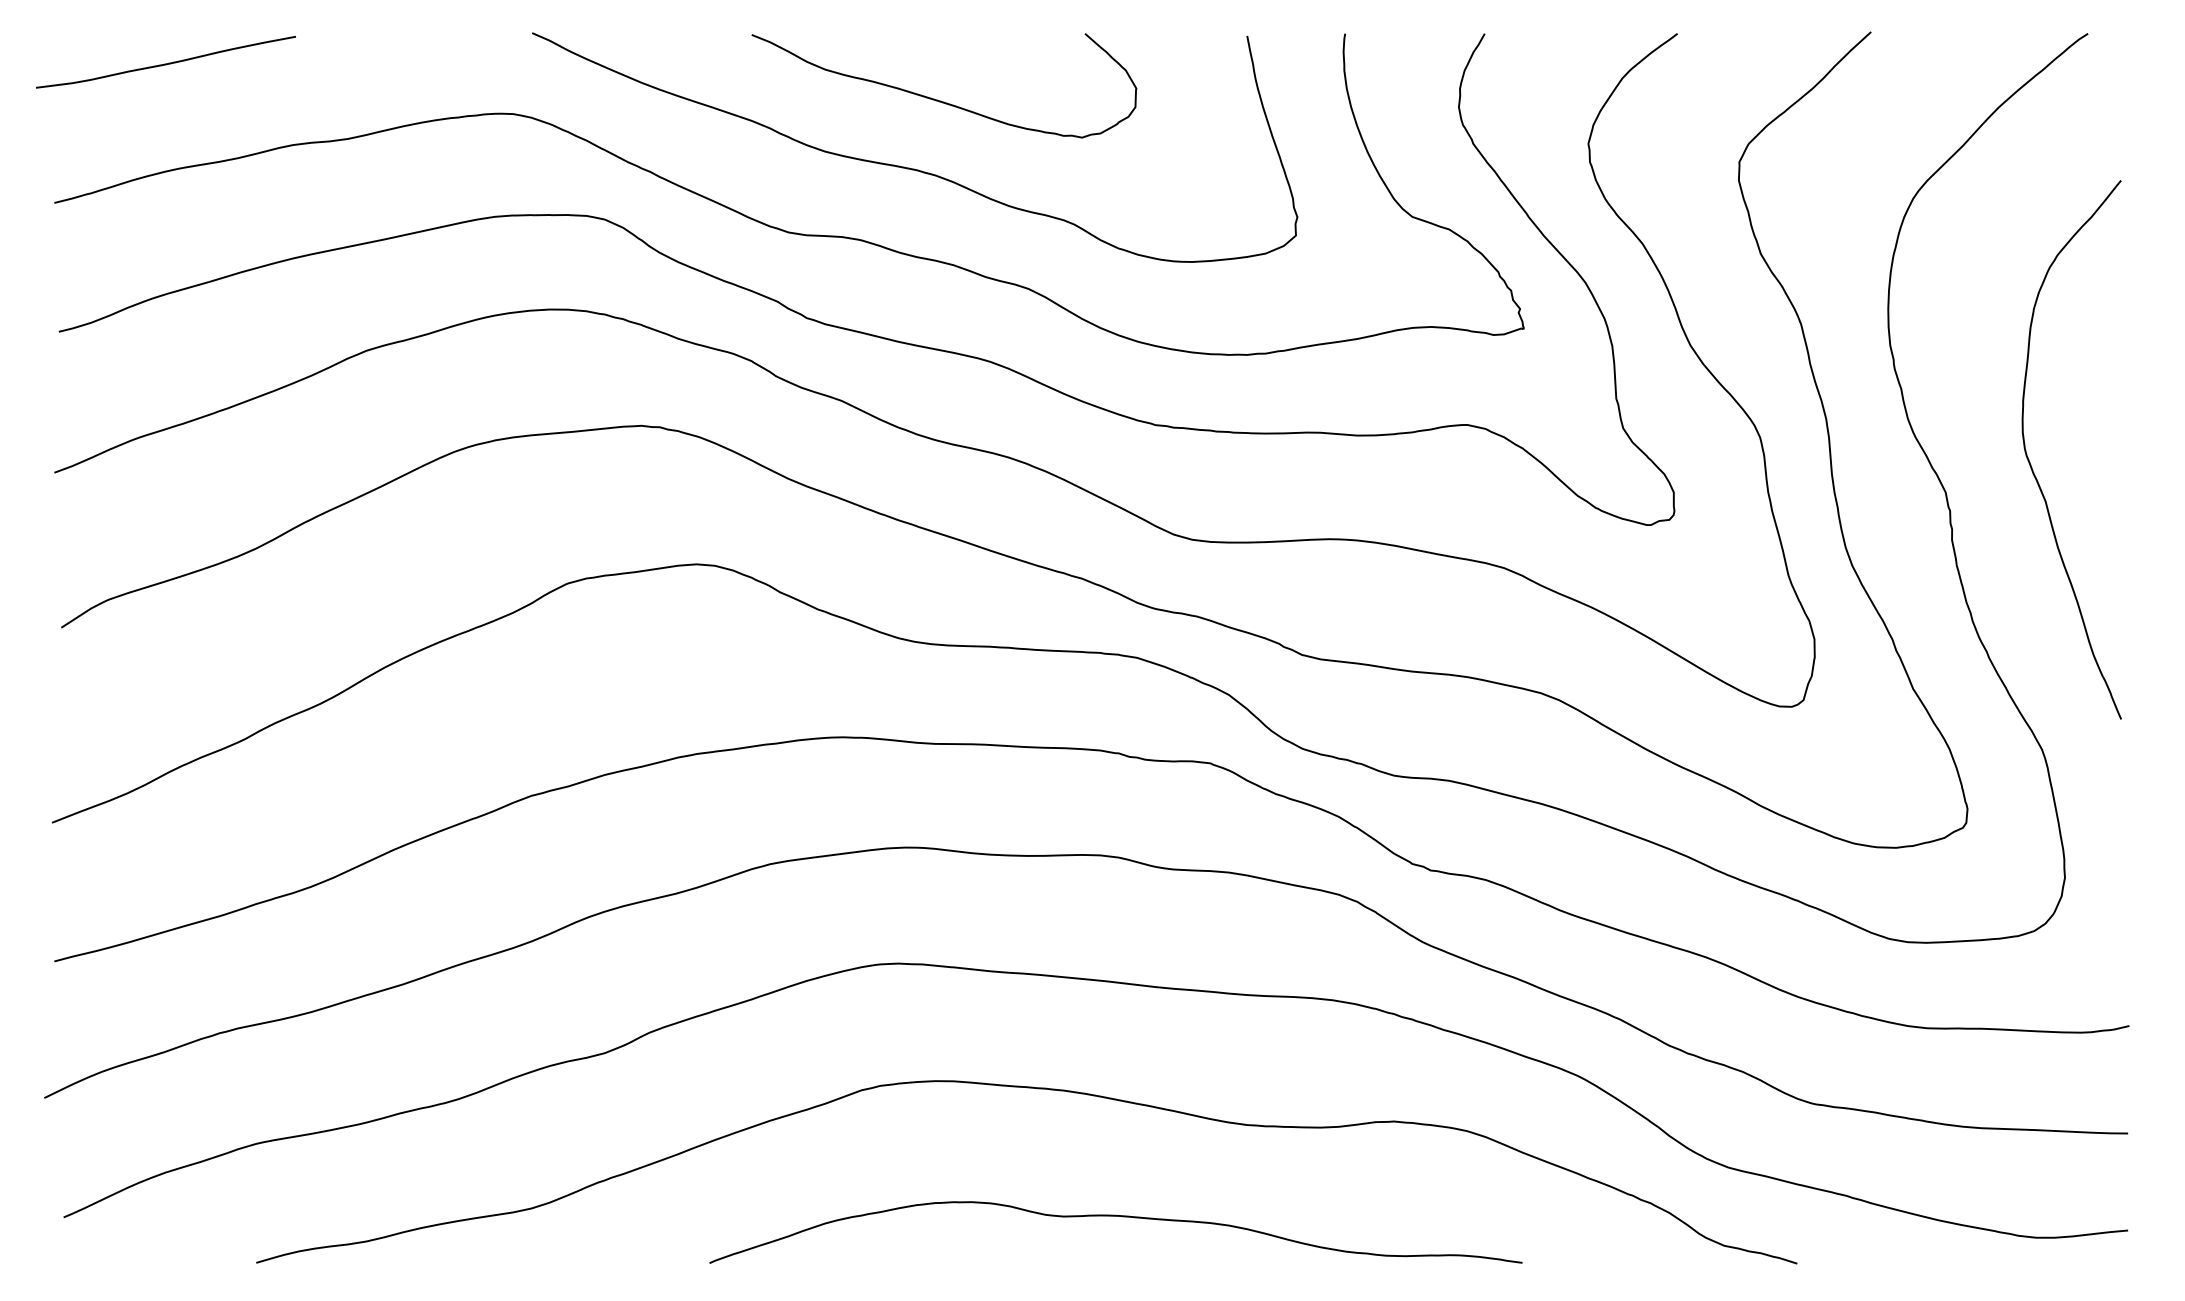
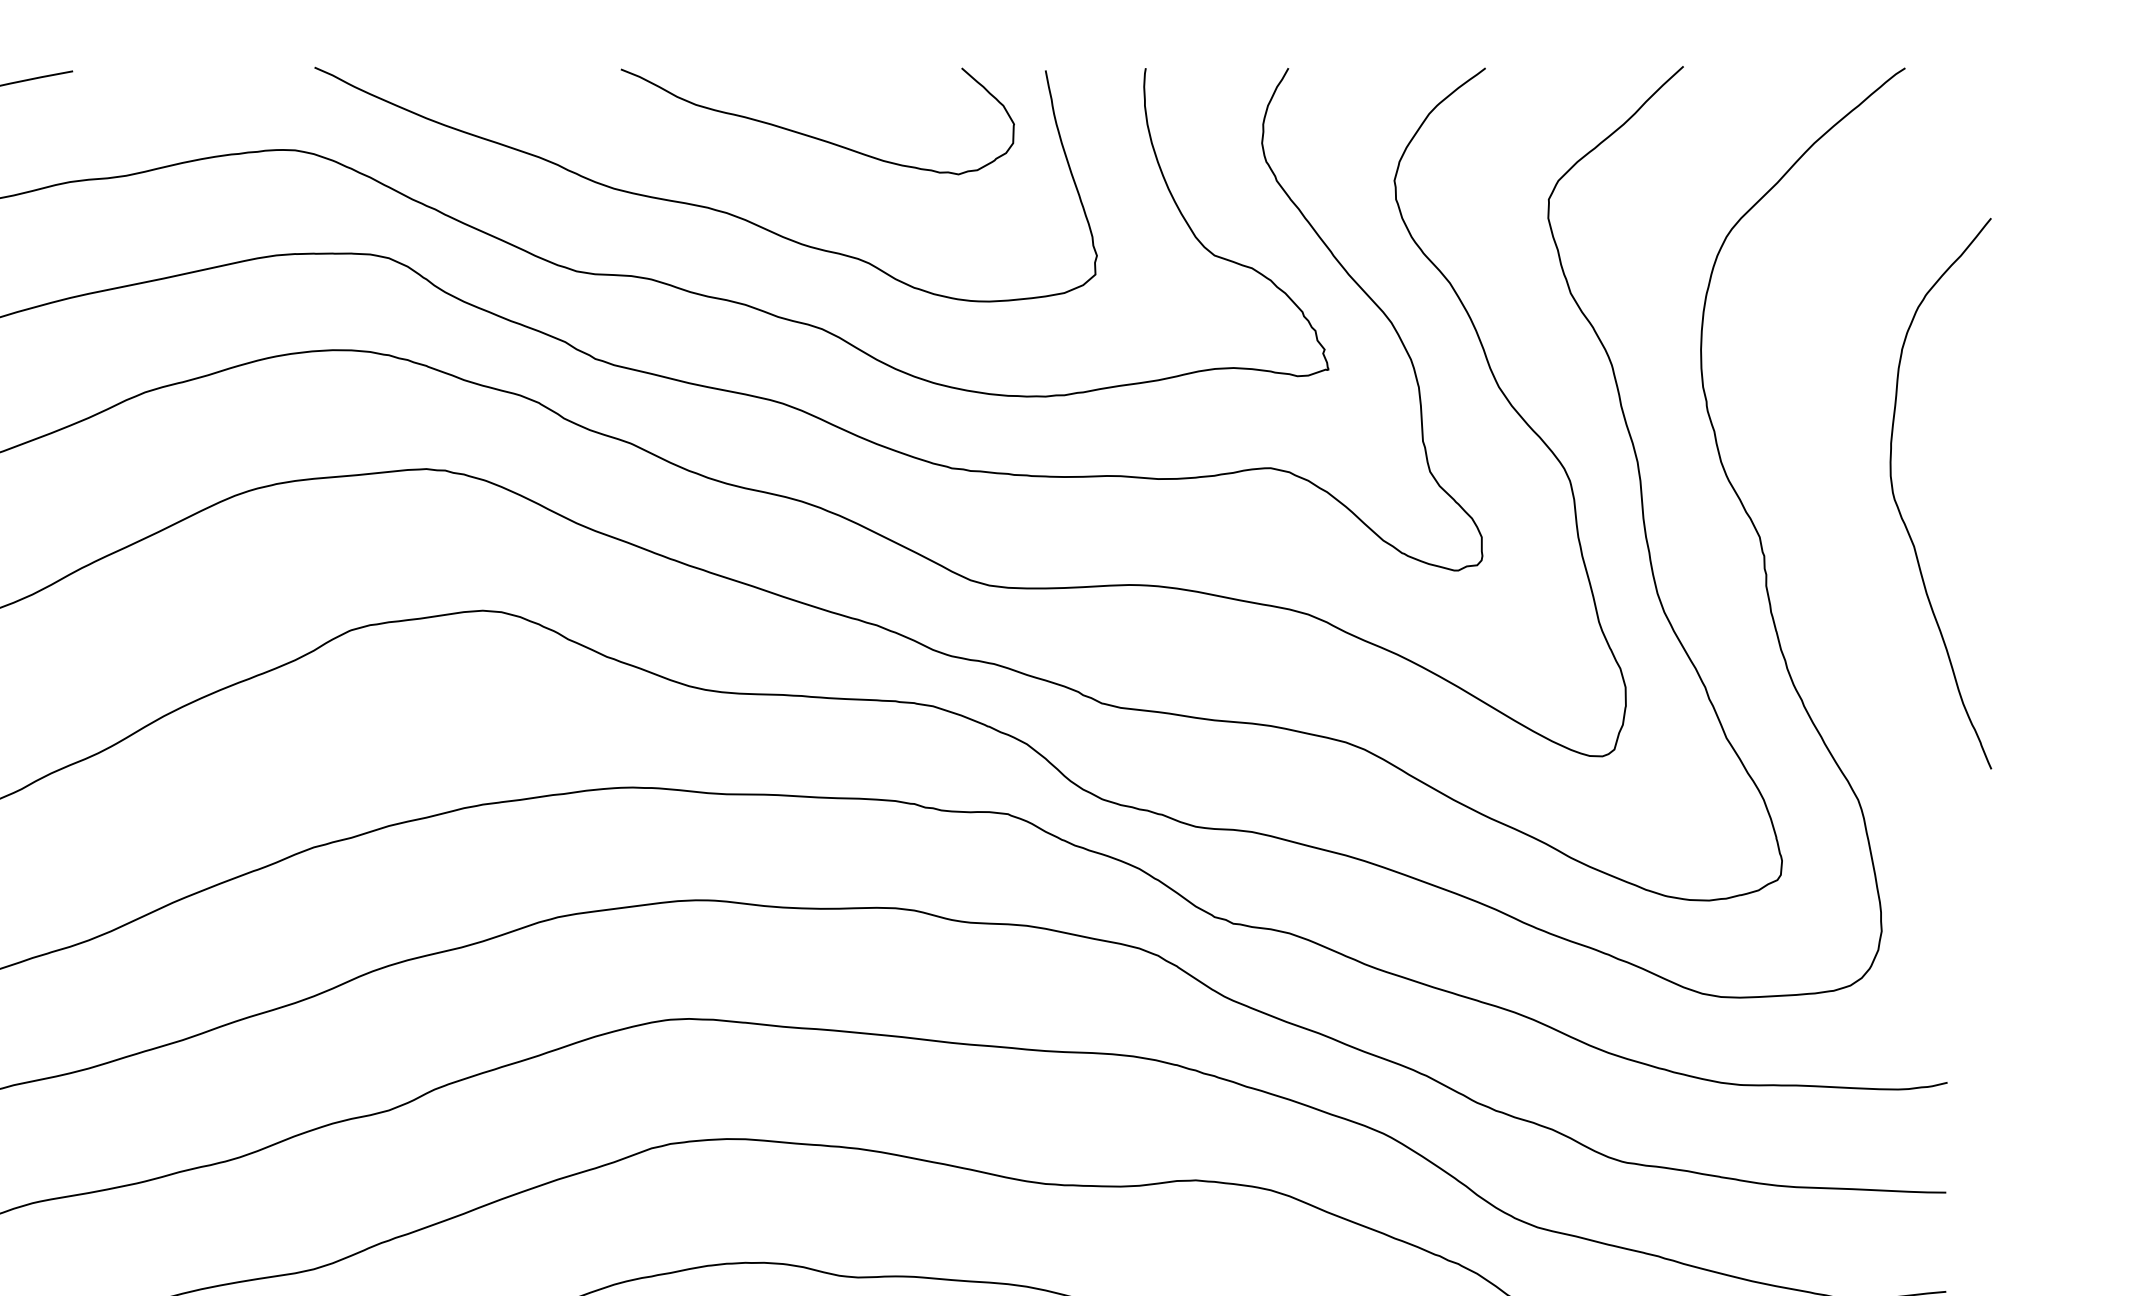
curve: (940, 100) -> (813, 136), moved
curve: (2031, 464) -> (1899, 508), moved

